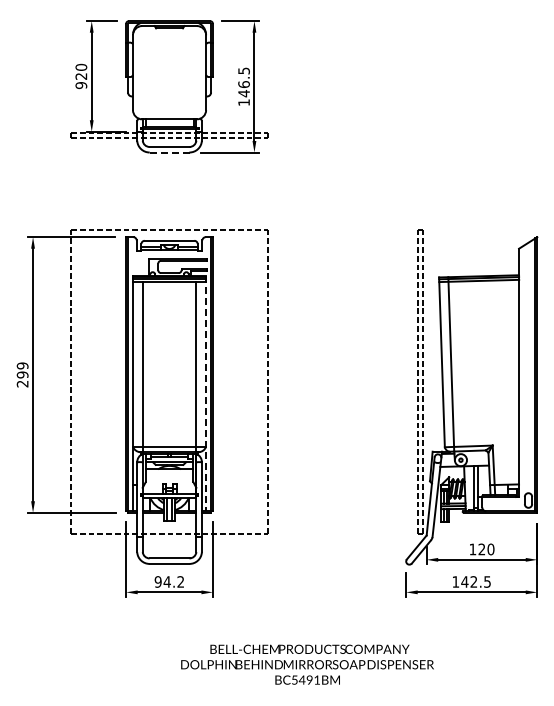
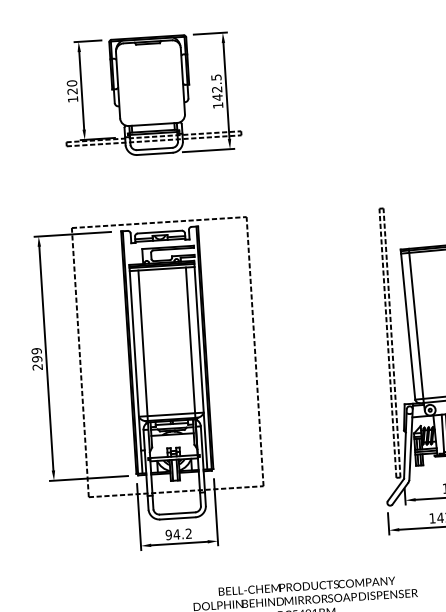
text: (243, 84) -> (216, 89), 146.5 -> 142.5
text: (81, 85) -> (73, 99), 920 -> 120
line: (170, 152) -> (155, 153), dashed -> solid
line: (206, 393) -> (201, 365), dashed -> solid

